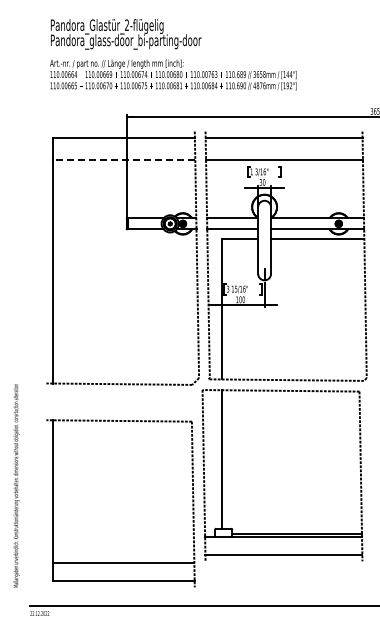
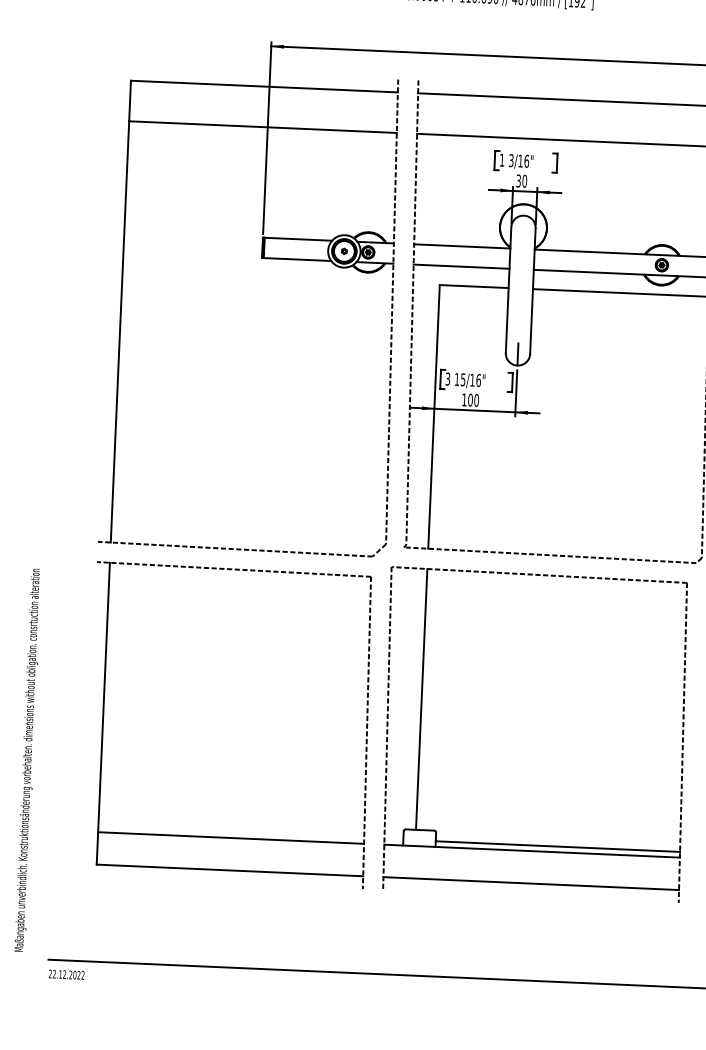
line: (123, 159) -> (261, 126), dashed -> solid
text: (16, 485) -> (28, 759), moved
part: (120, 562) -> (224, 836), moved

